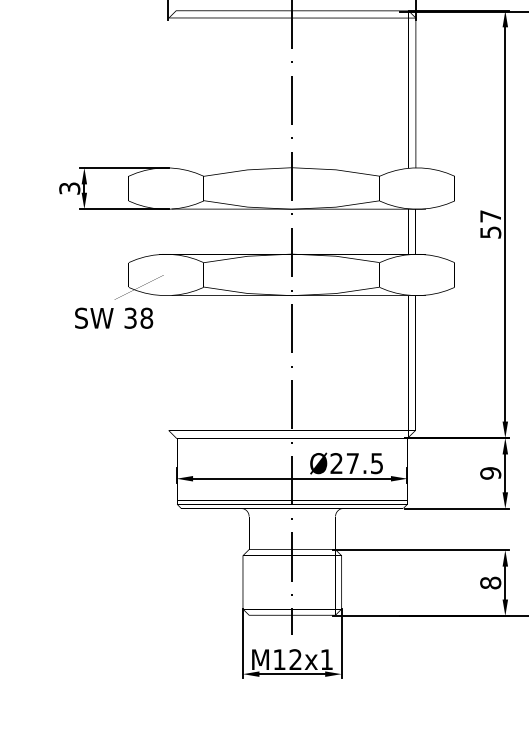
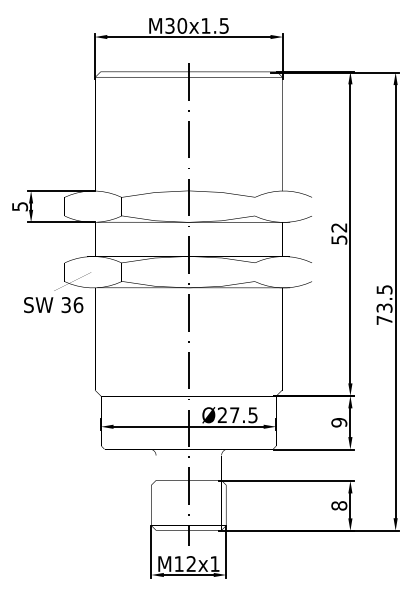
text: (69, 188) -> (19, 206), 3 -> 5
text: (490, 216) -> (339, 227), 57 -> 52
text: (146, 317) -> (78, 304), 38 -> 36

